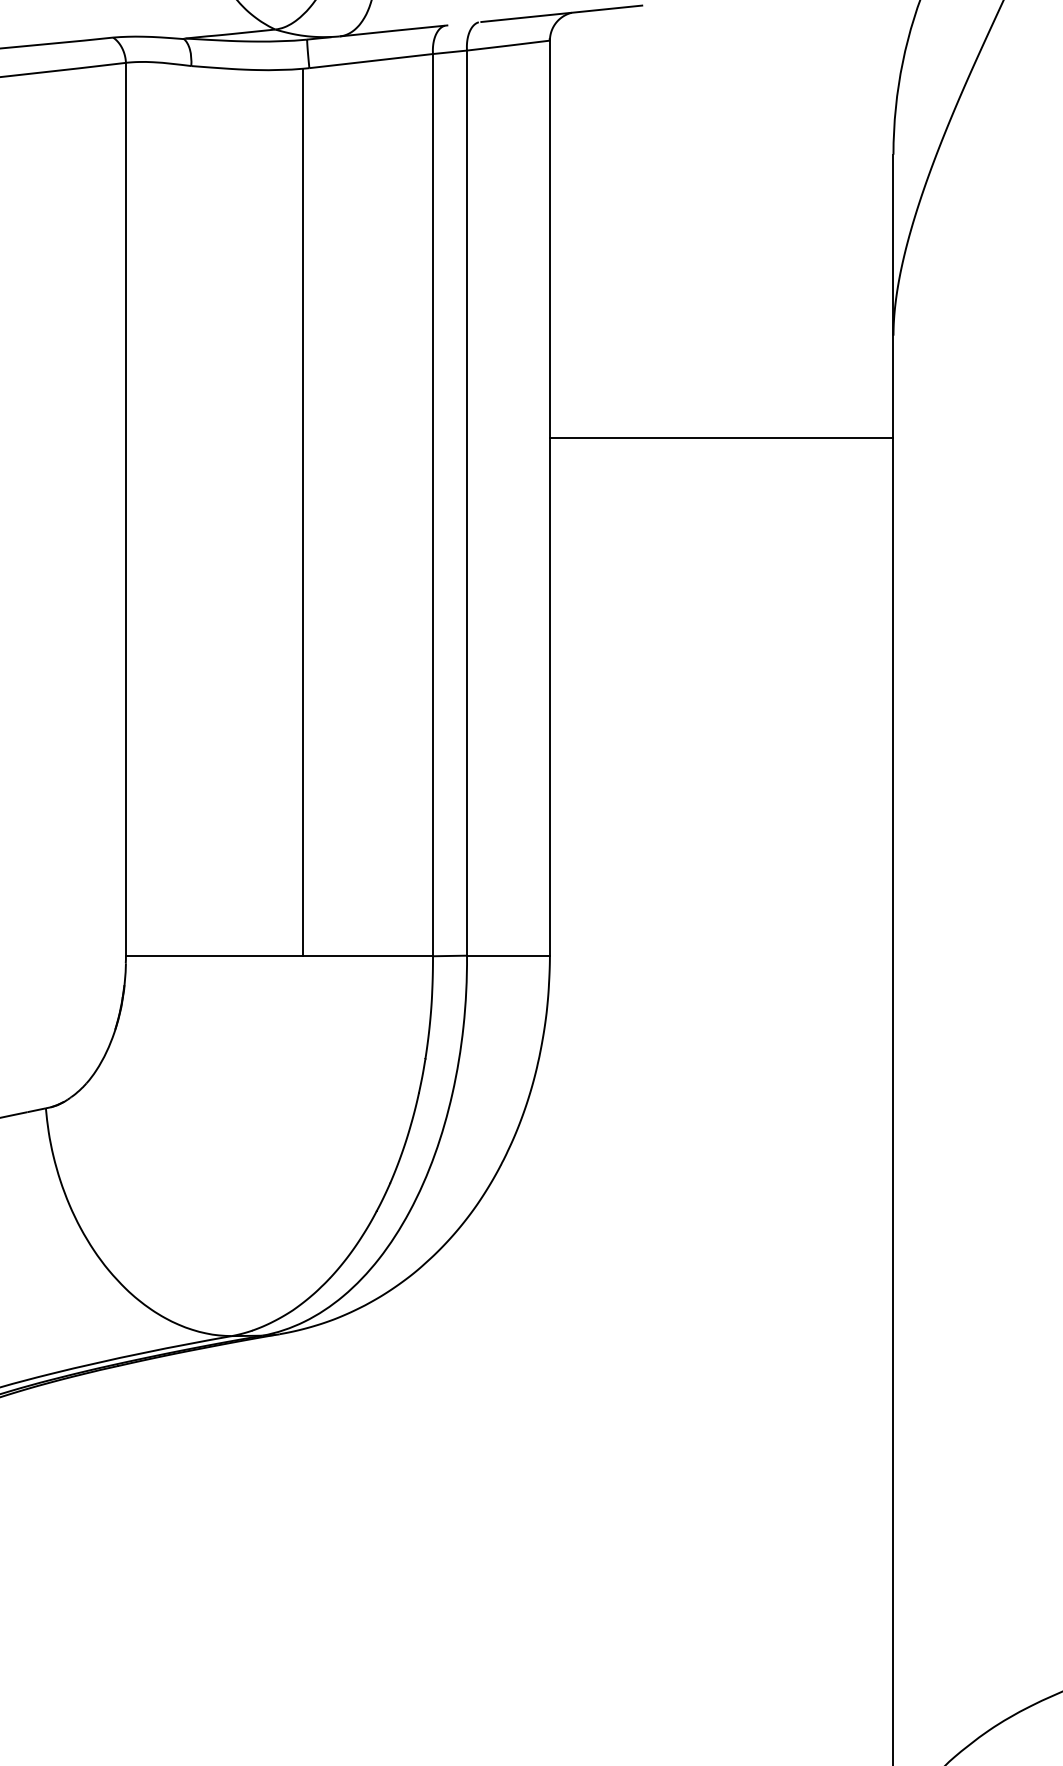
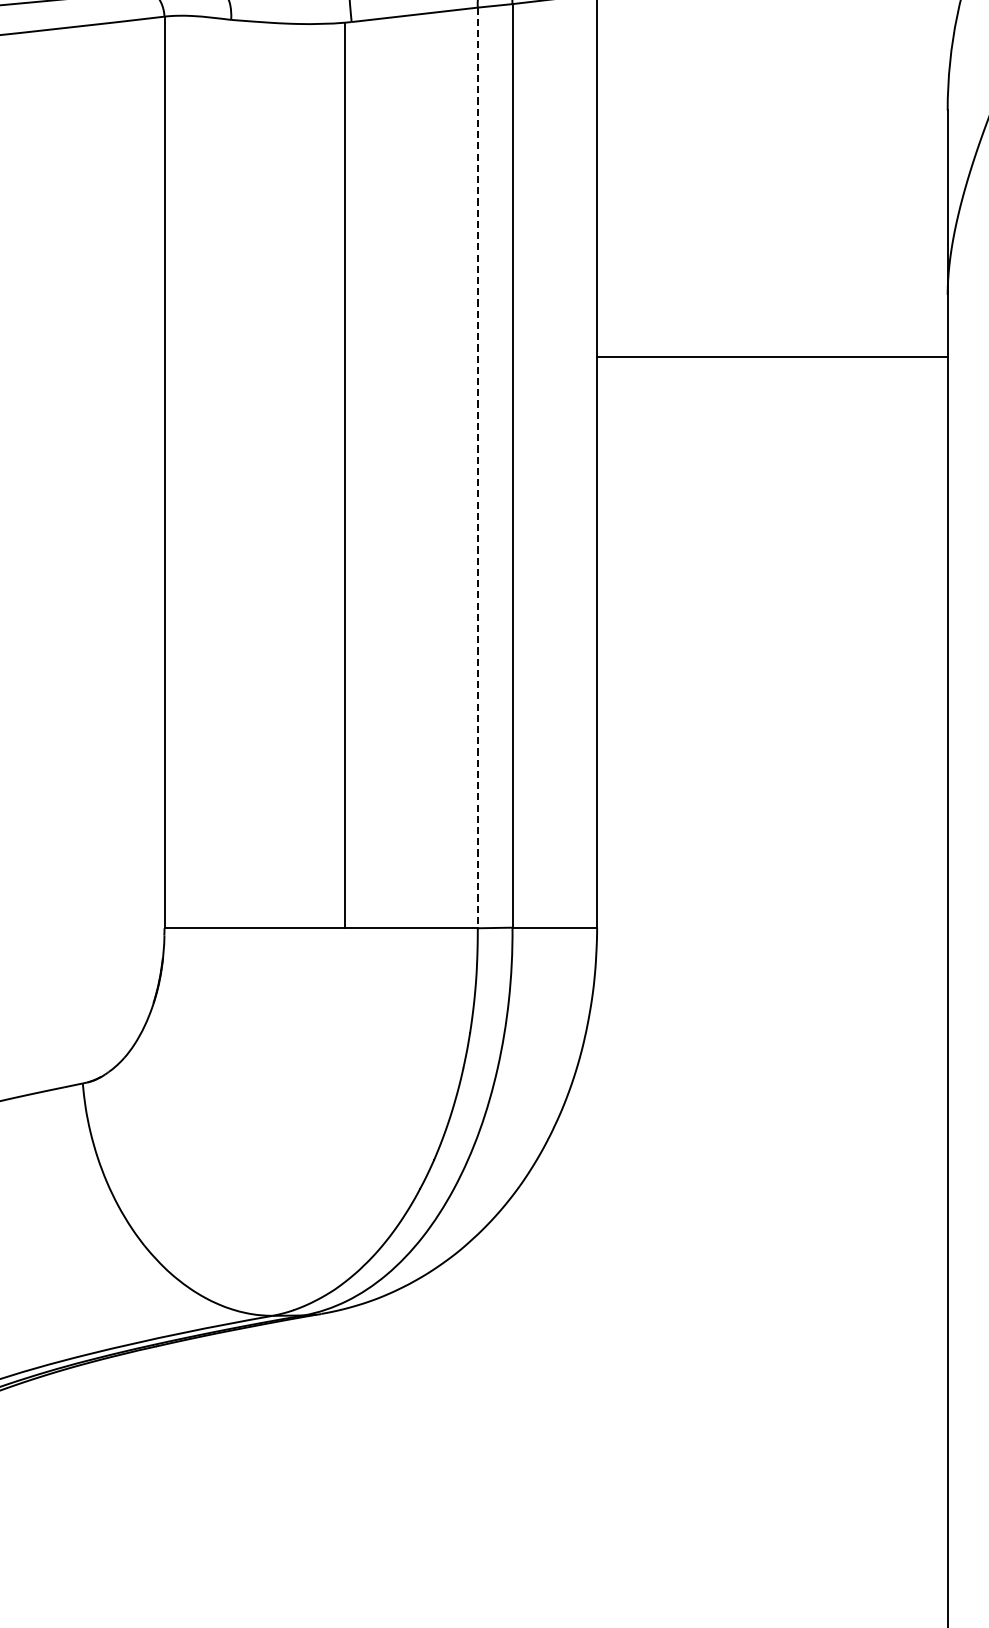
line: (721, 438) -> (772, 357), moved
line: (433, 505) -> (478, 468), solid -> dashed

